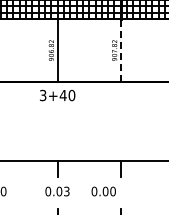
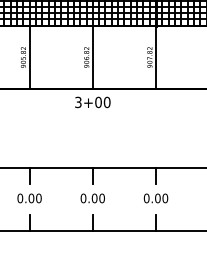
line: (121, 50) -> (156, 57), dashed -> solid
text: (63, 95) -> (98, 102), 3+40 -> 3+00
text: (66, 191) -> (101, 198), 0.03 -> 0.00
text: (103, 191) -> (155, 198), moved

